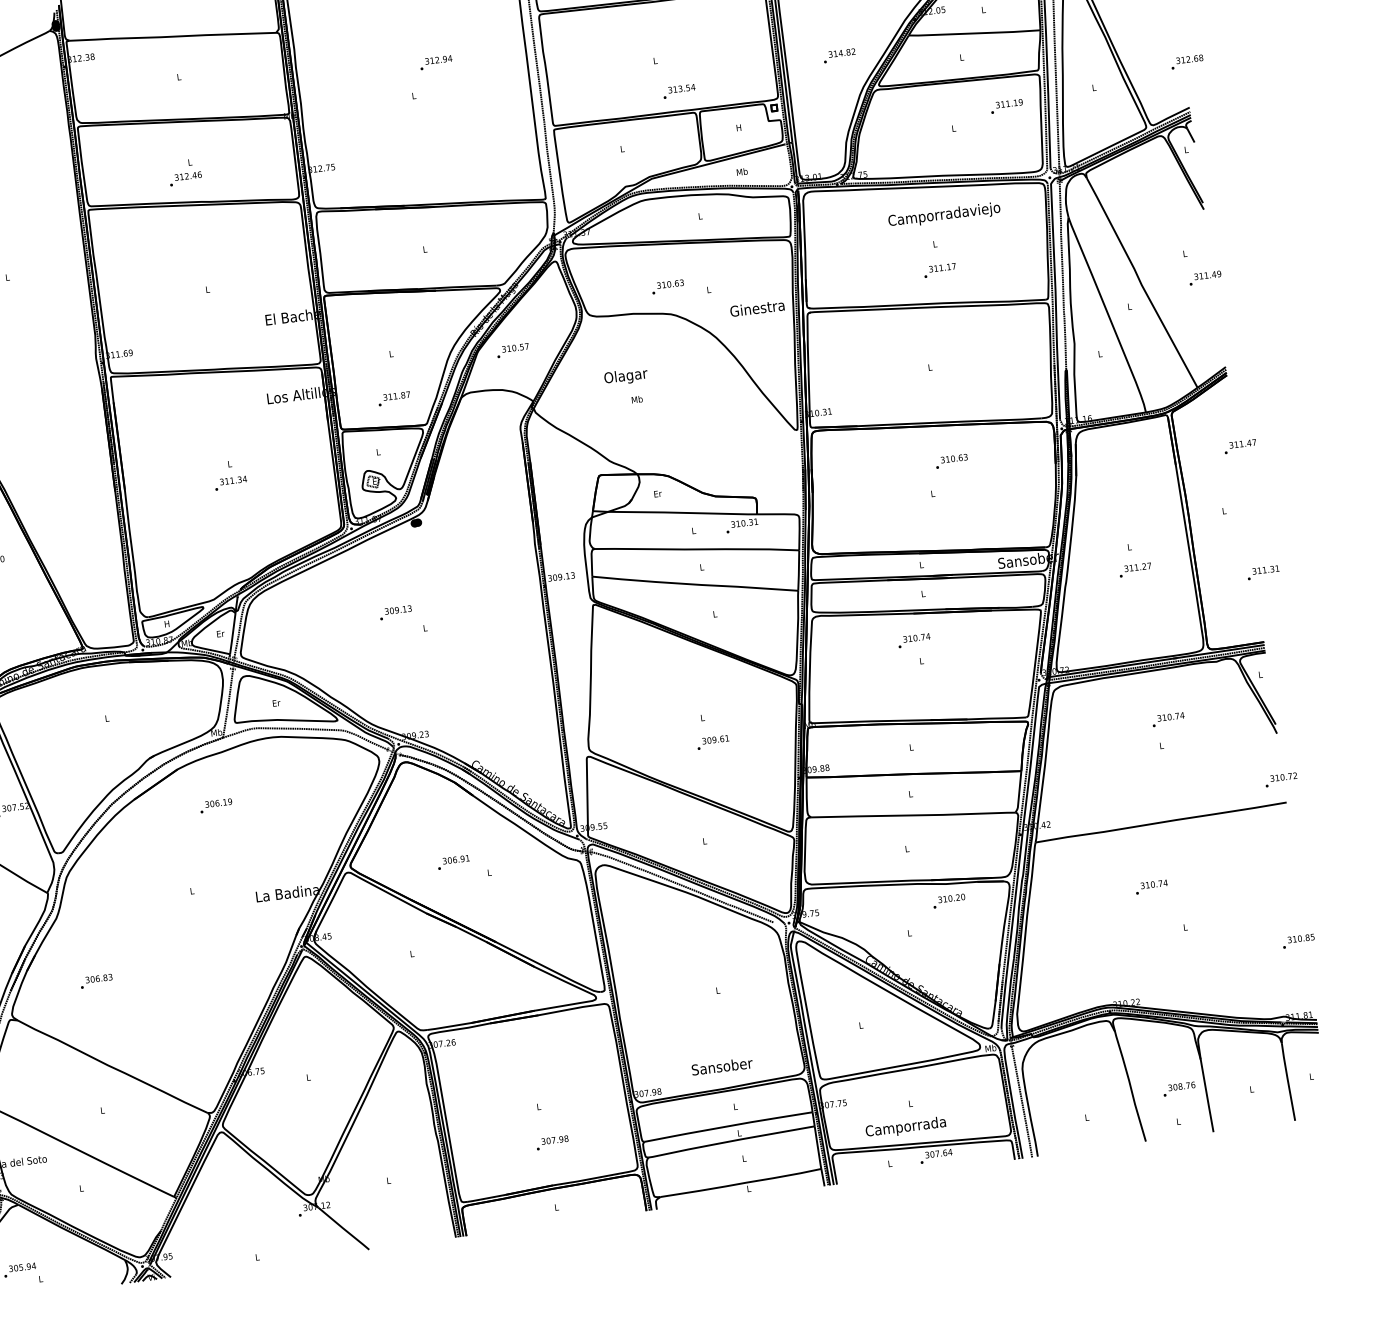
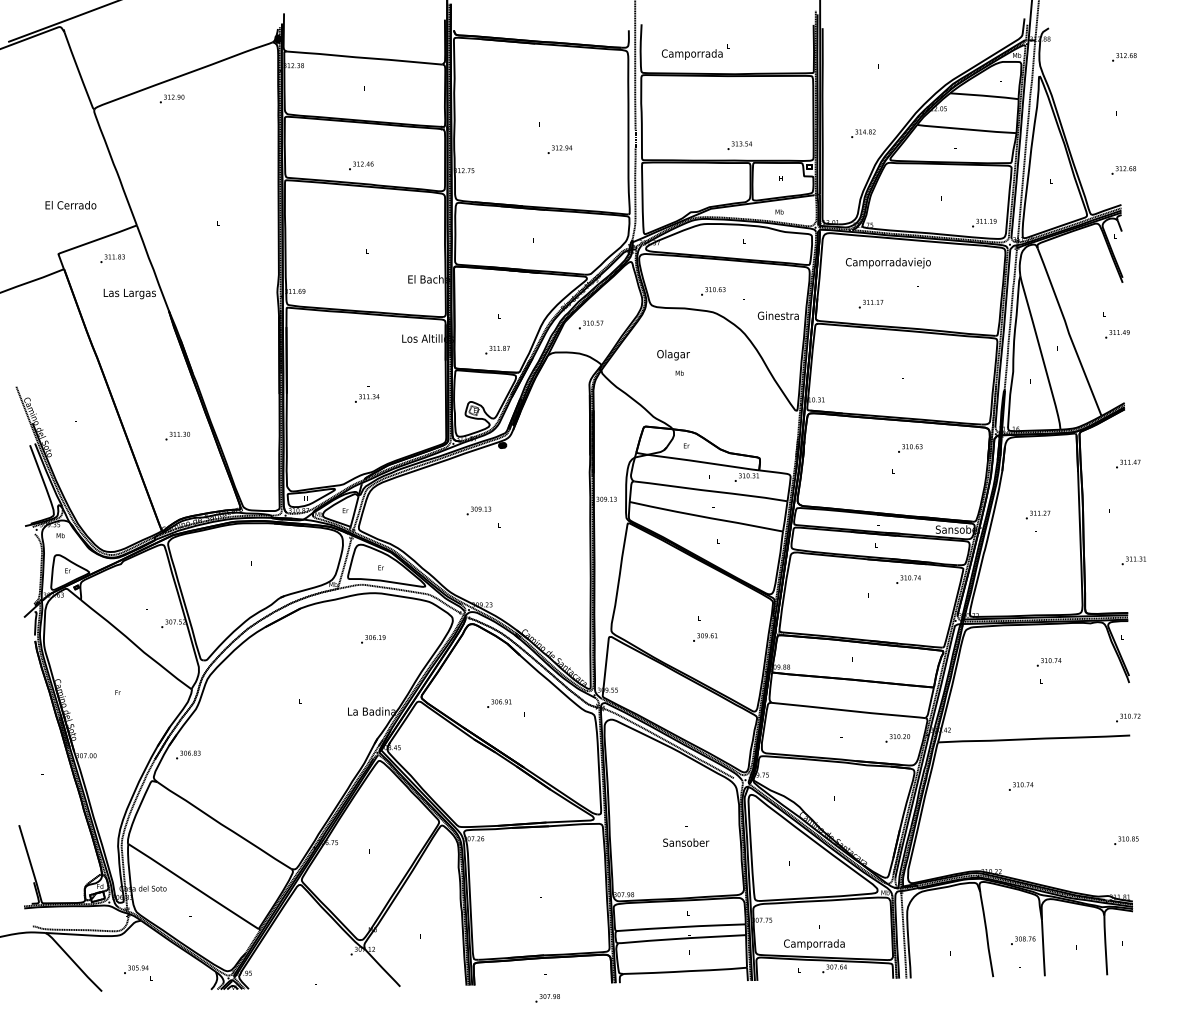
text: (435, 62) -> (559, 149), moved
text: (1007, 105) -> (984, 222), moved
text: (943, 215) -> (887, 263), moved
text: (939, 269) -> (870, 303), moved
text: (1134, 569) -> (1037, 514), moved
text: (914, 640) -> (908, 579), moved
text: (216, 806) -> (373, 639), moved
text: (948, 901) -> (897, 738), moved
text: (96, 980) -> (188, 754), moved
text: (722, 1066) -> (686, 842), moved
text: (552, 1143) -> (547, 998), moved

